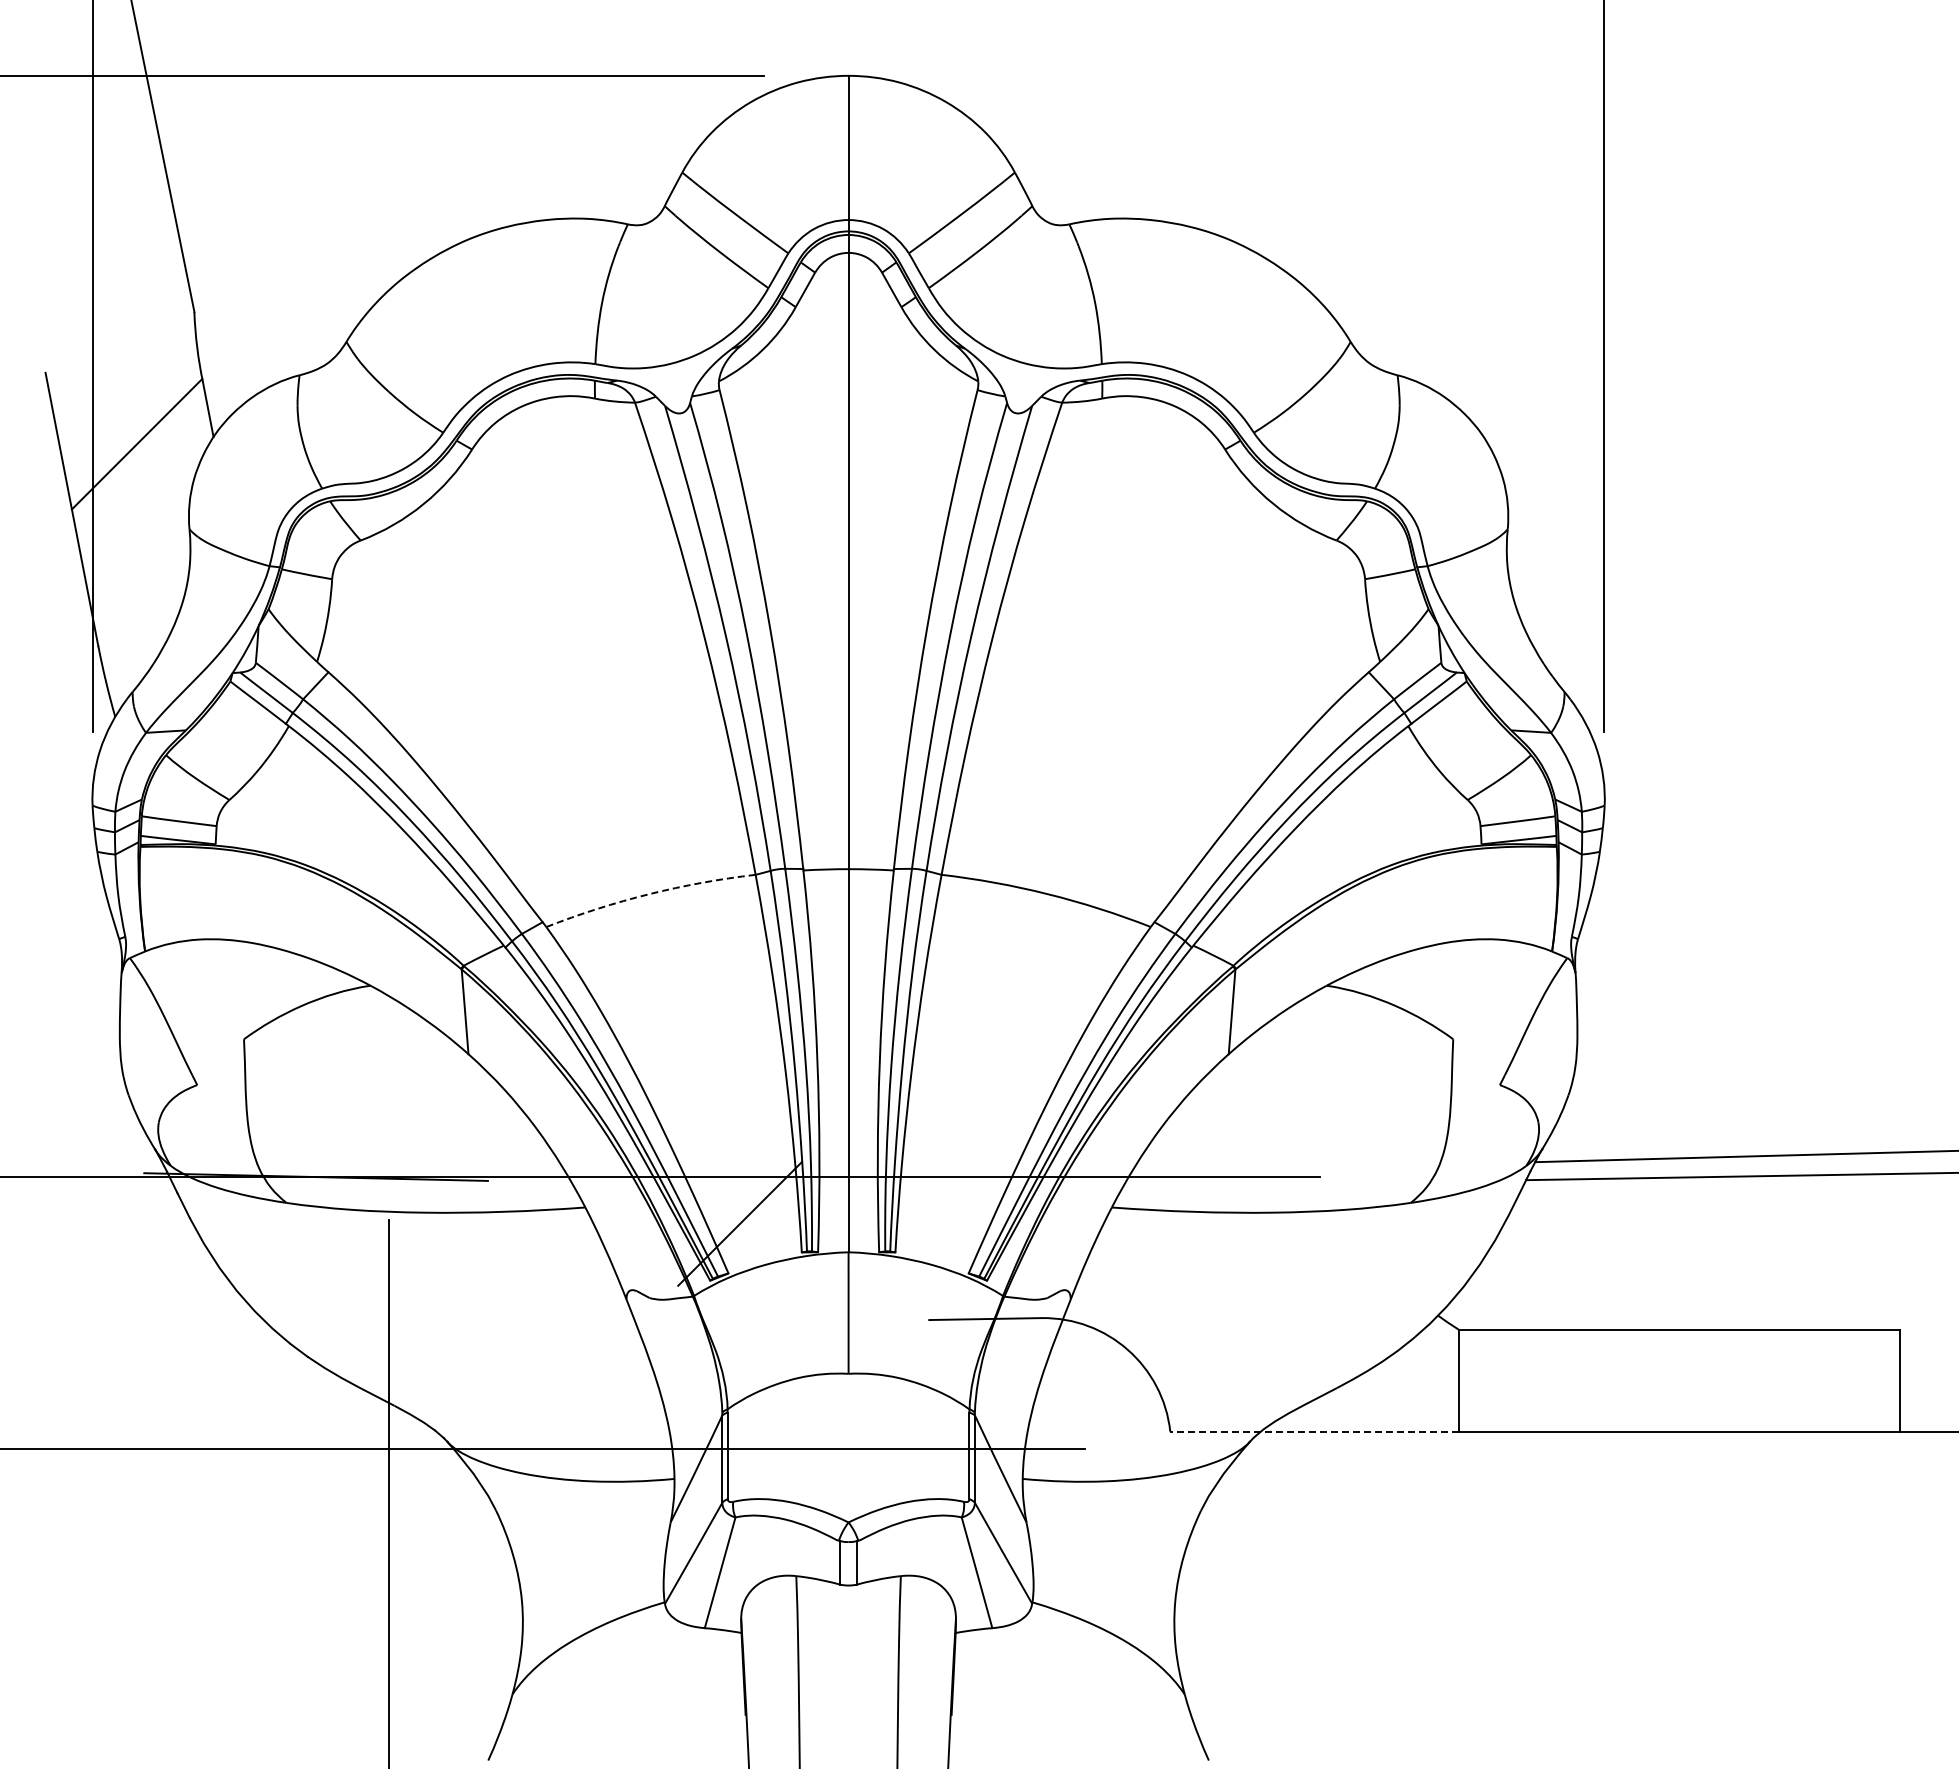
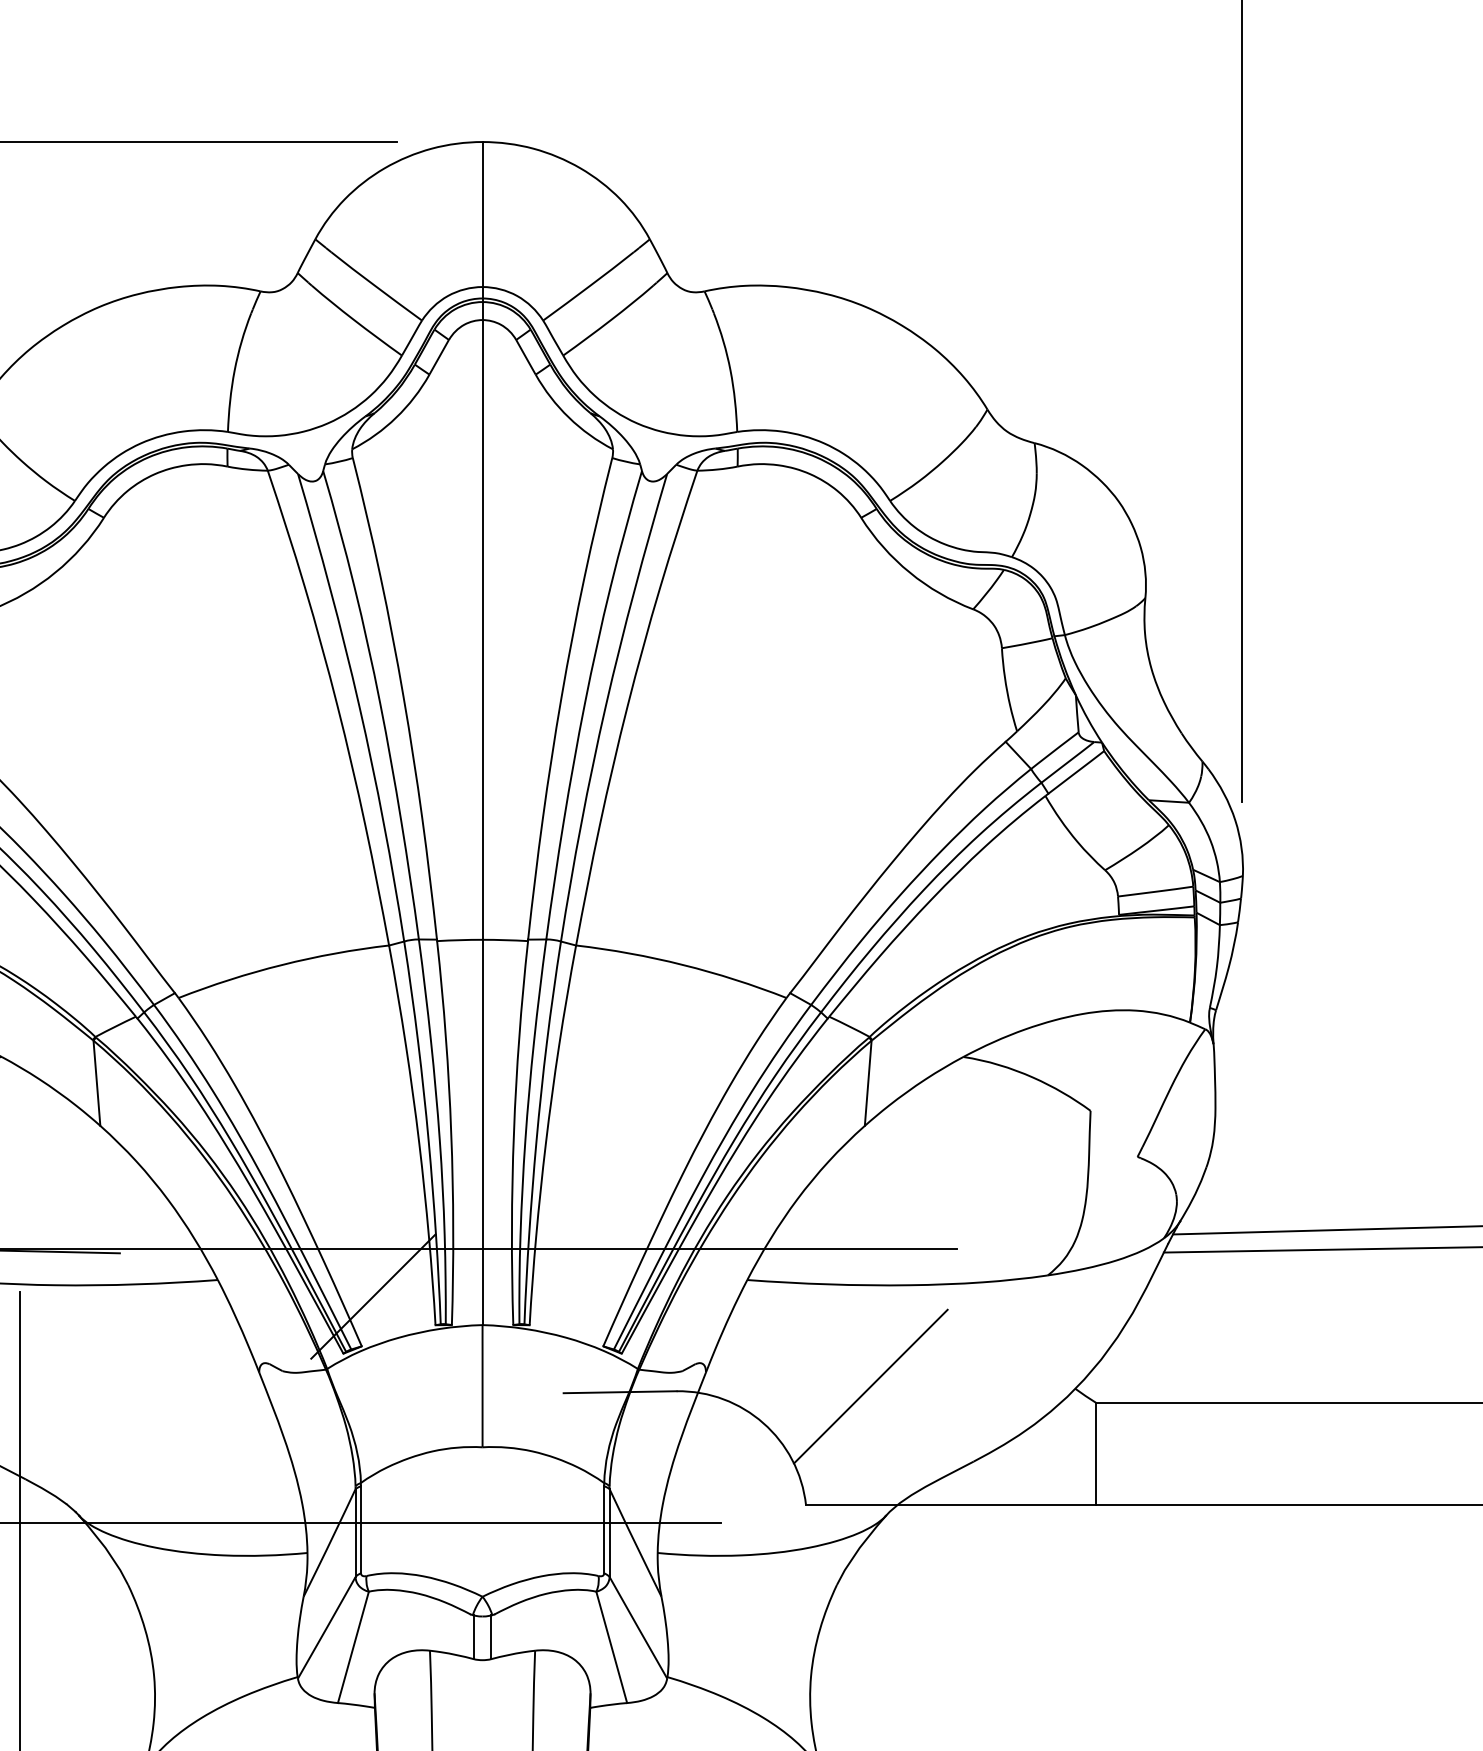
arc: (649, 894) -> (282, 965), dashed -> solid
line: (1234, 1313) -> (870, 1386), added
line: (1314, 1431) -> (951, 1505), dashed -> solid

